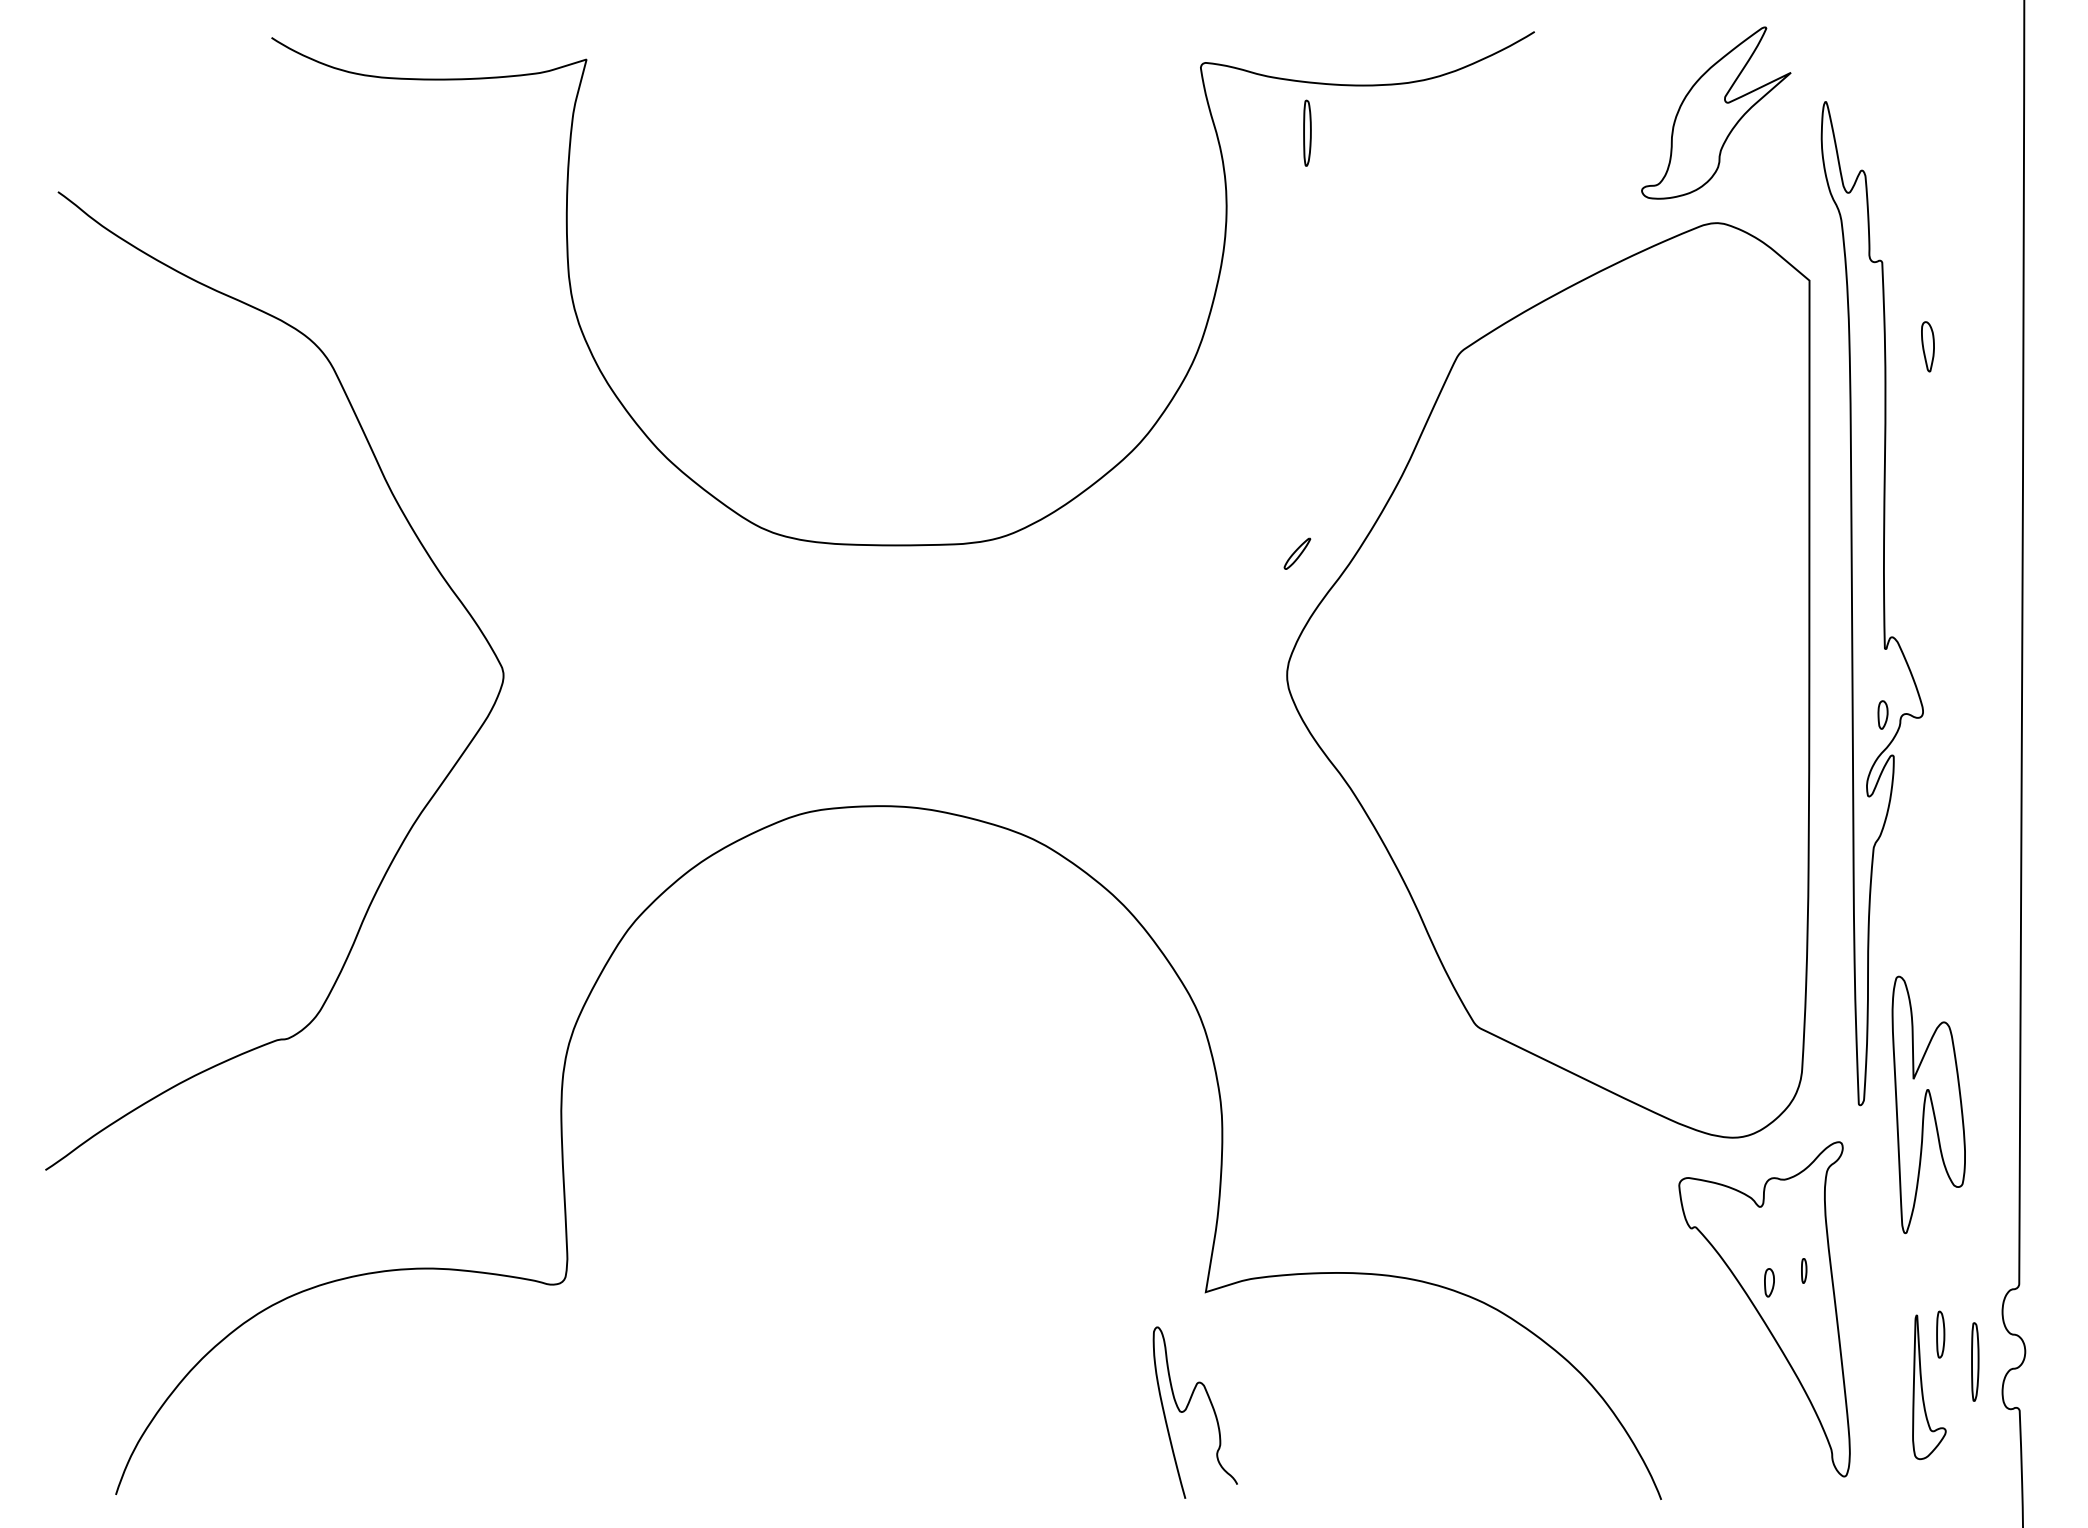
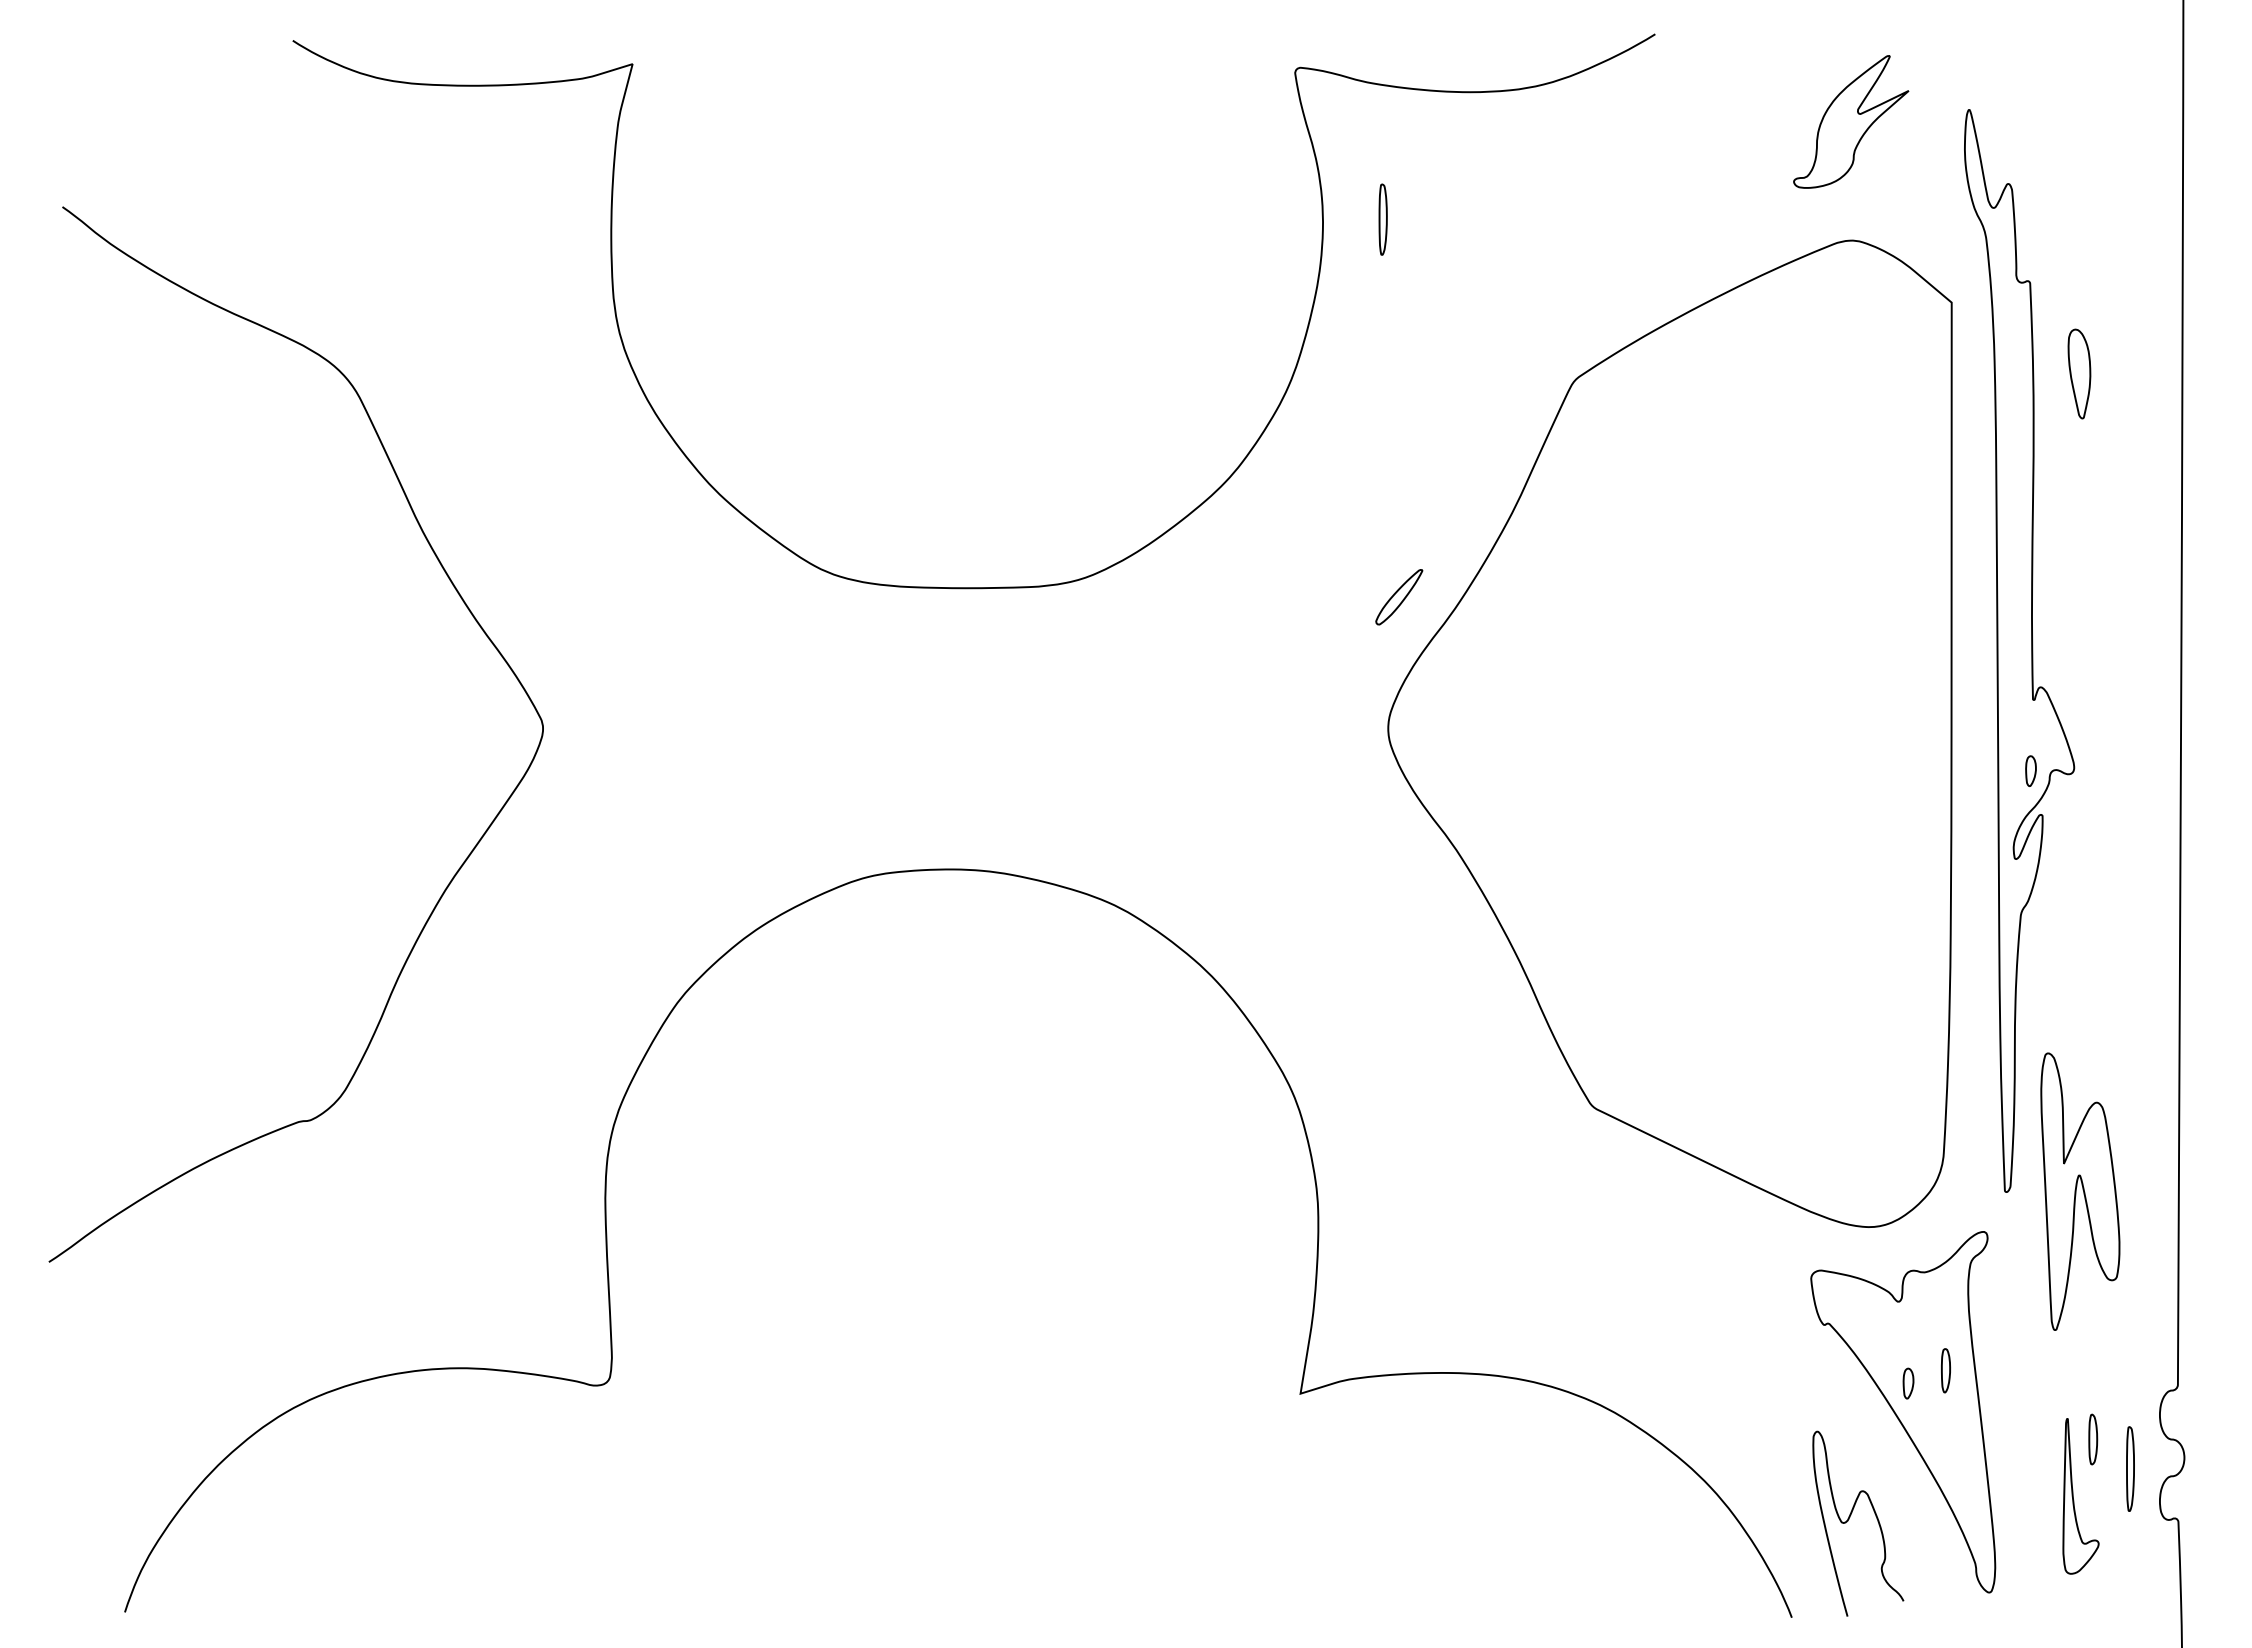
part: (1716, 112) -> (1851, 121), size x0.71
part: (1306, 133) -> (1382, 219), moved
part: (1927, 346) -> (2079, 373), size x1.67
part: (1297, 554) -> (1399, 597), size x1.67
part: (1803, 1270) -> (1945, 1370), size x1.67
curve: (1187, 1408) -> (1849, 1519), moved

